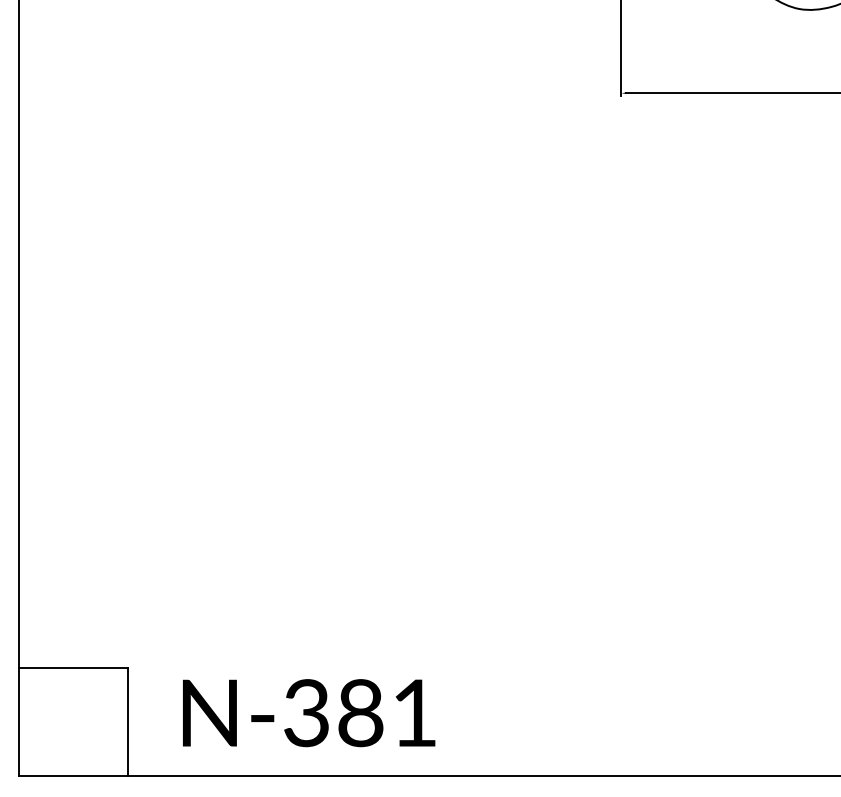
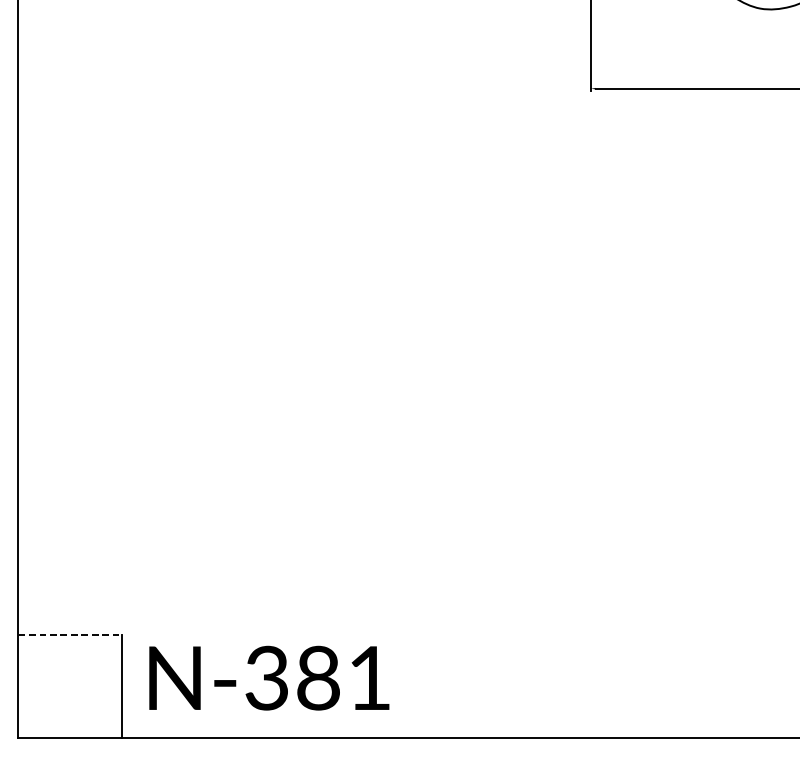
line: (74, 667) -> (70, 634), solid -> dashed
text: (309, 713) -> (269, 678), moved

